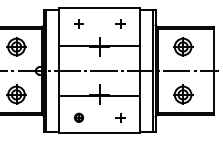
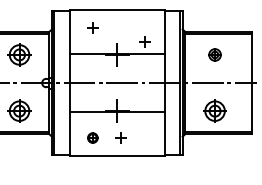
part: (120, 23) -> (144, 41), moved
part: (182, 46) -> (214, 54), size x0.6
part: (120, 117) -> (120, 137), moved

